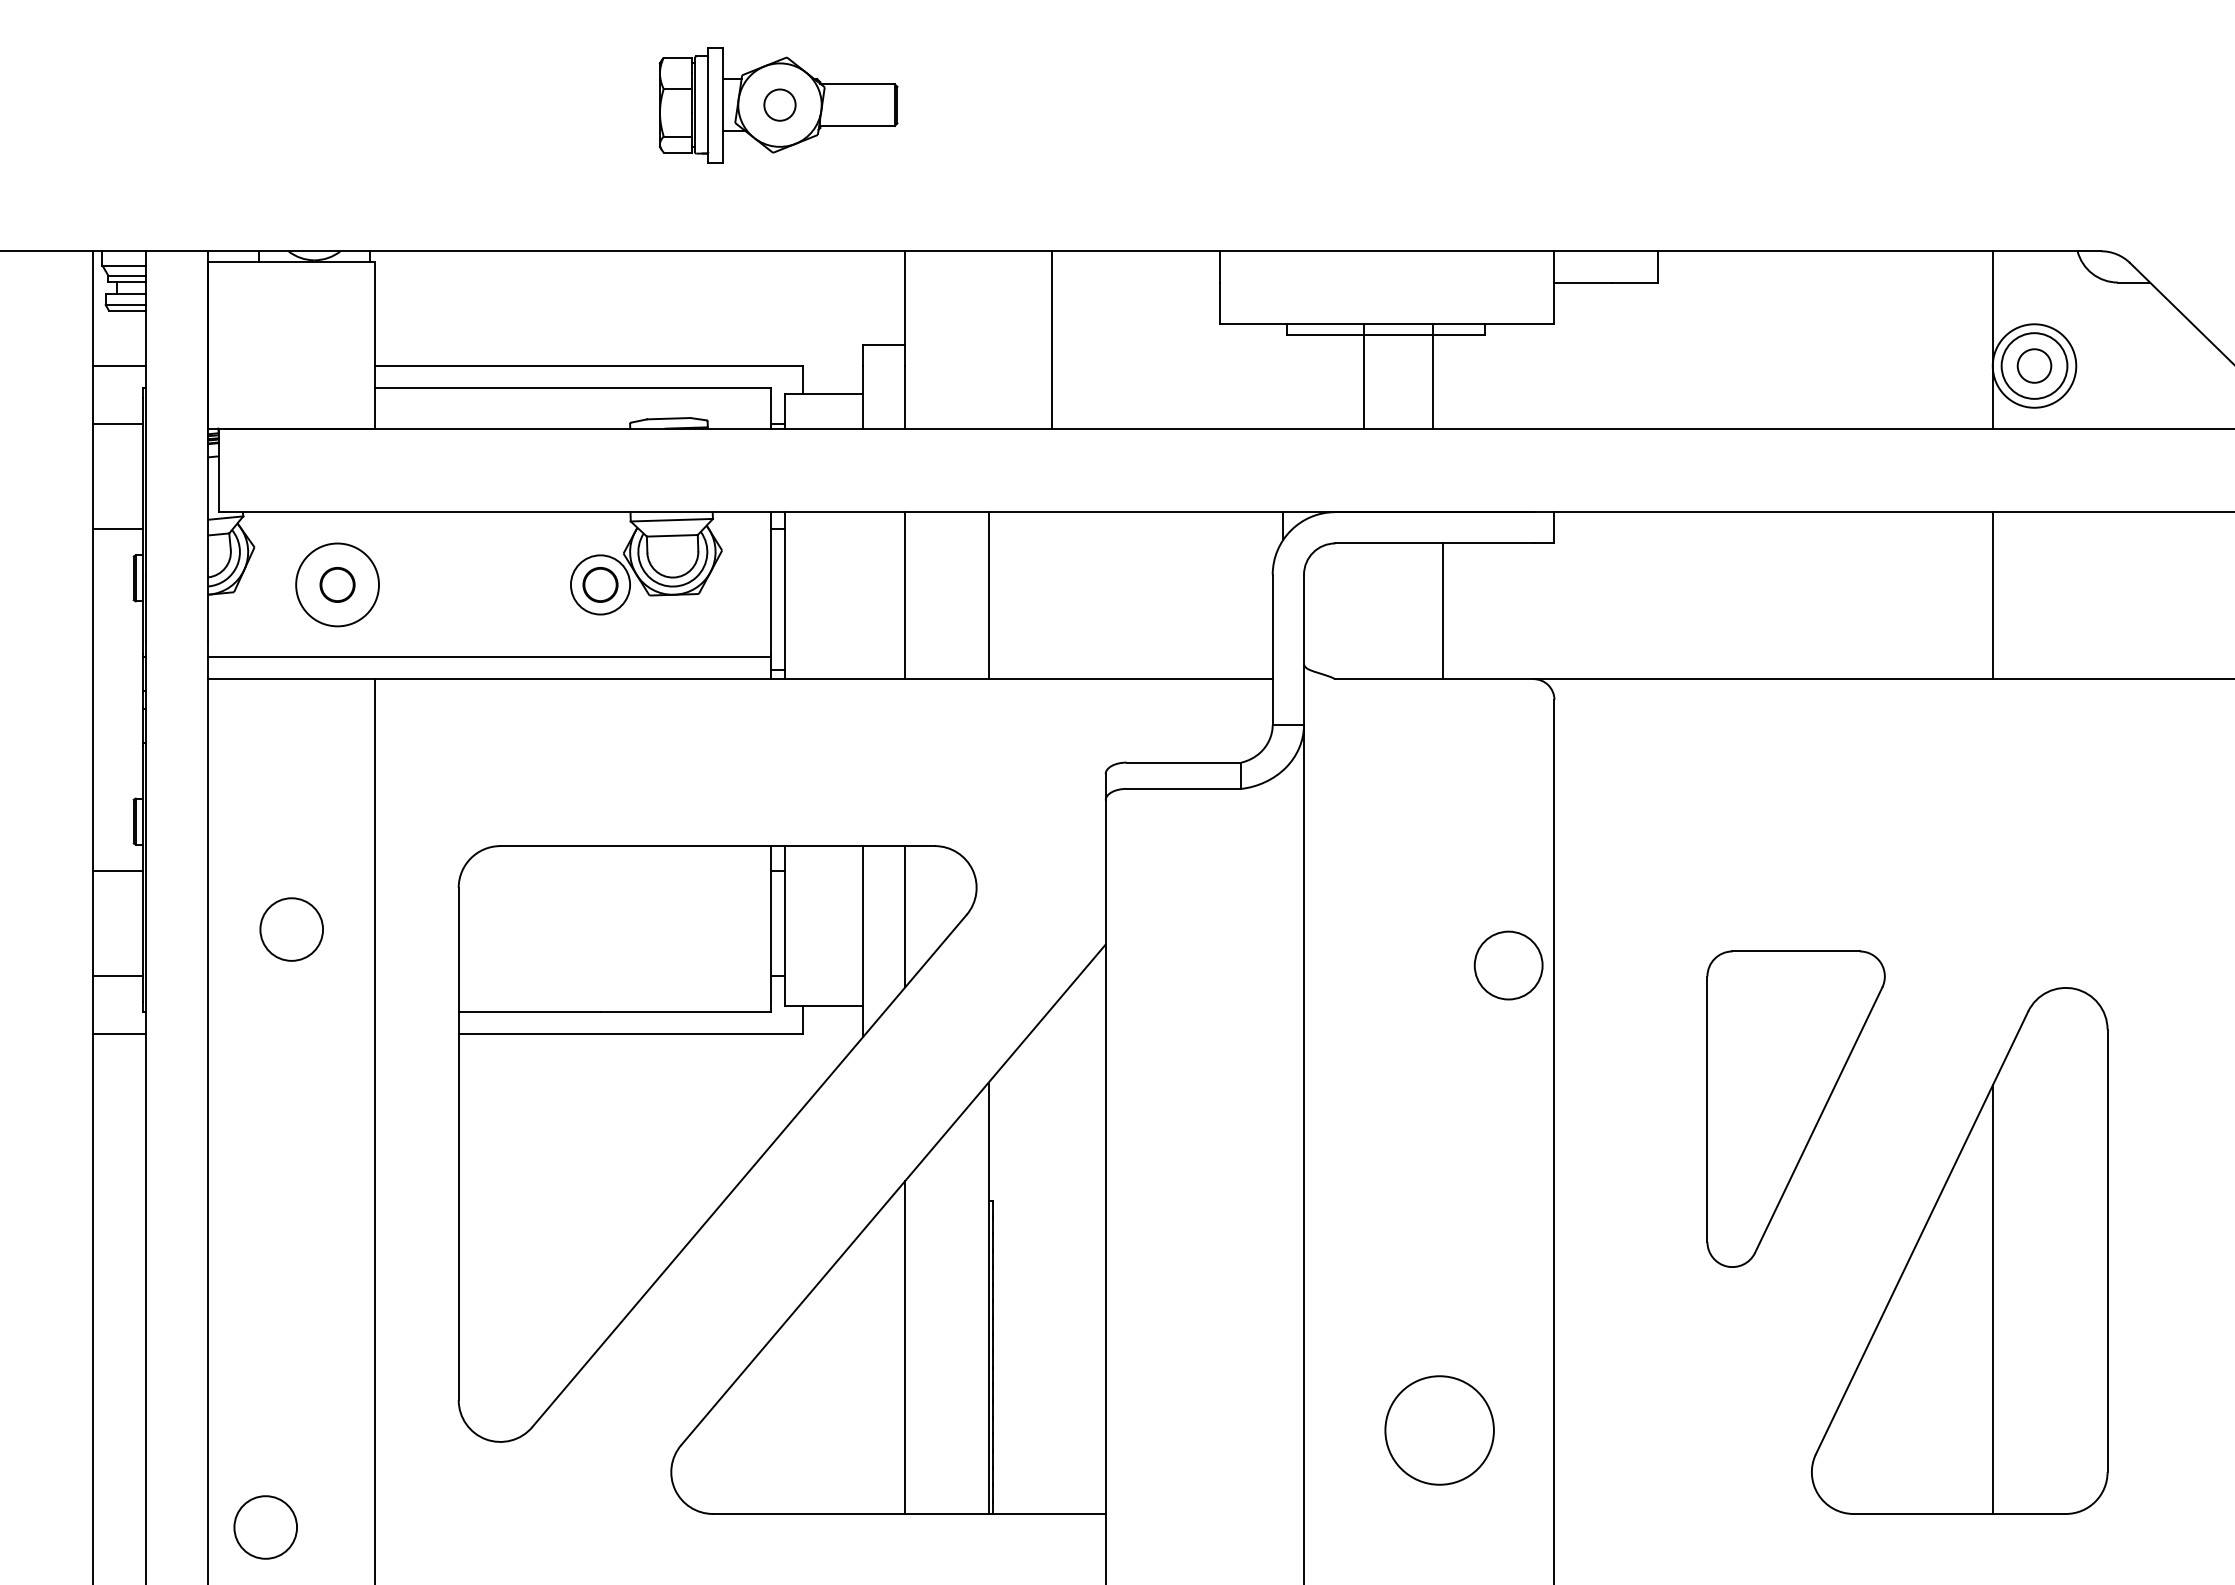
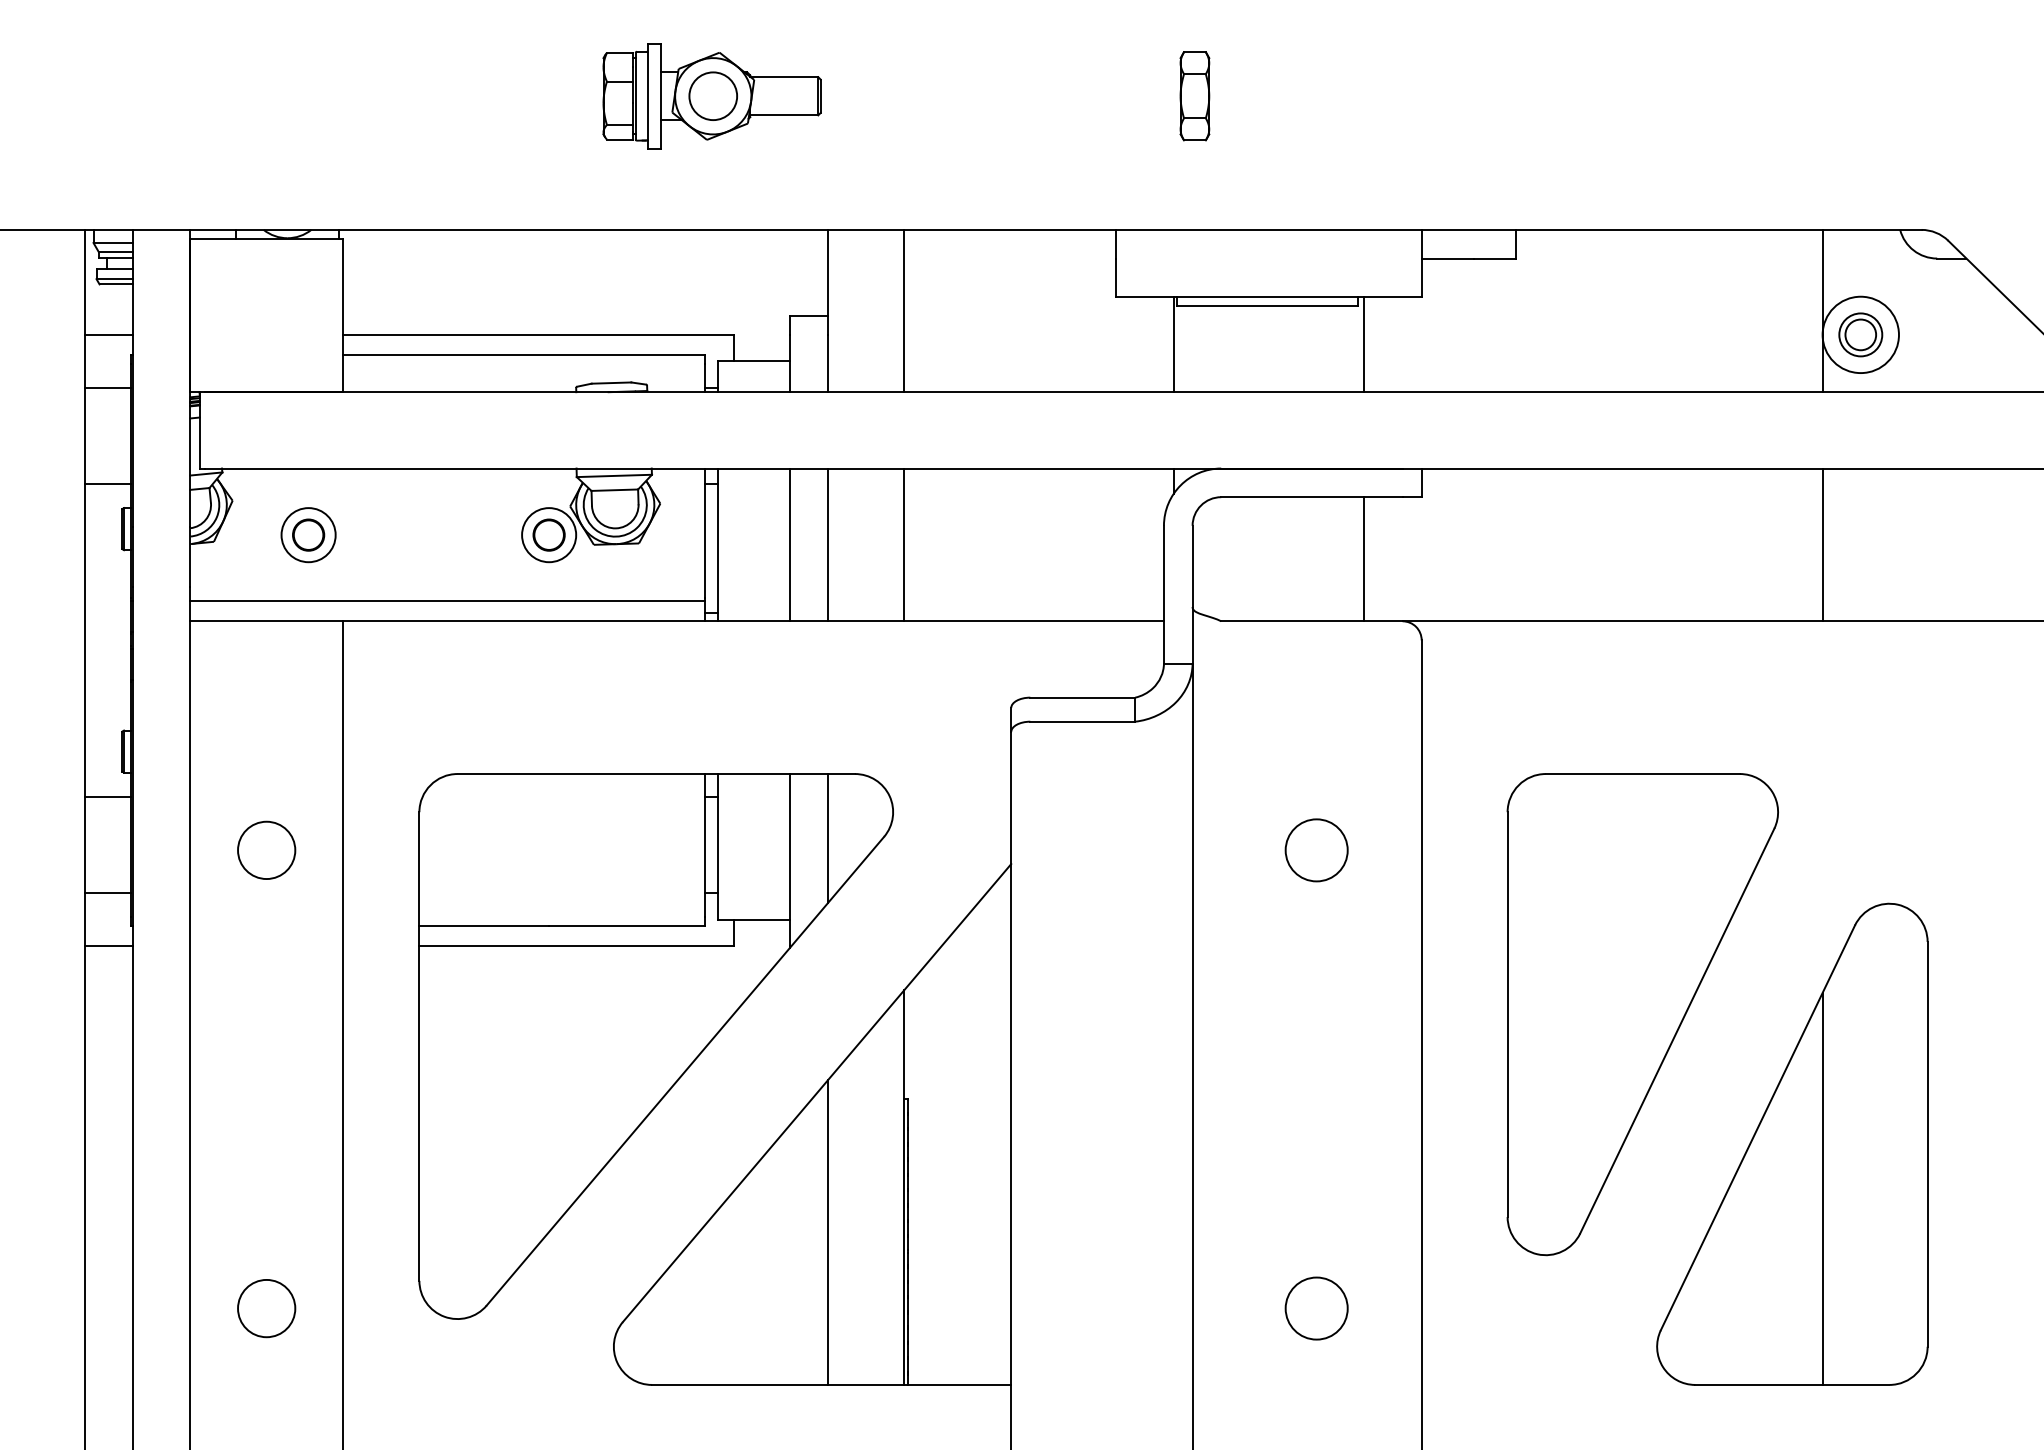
part: (1306, 104) -> (1194, 95), added
circle: (779, 105) -> (712, 96), size x1.67
line: (1051, 339) -> (904, 310), moved
circle: (2034, 365) -> (1860, 334), size x0.71
line: (1364, 376) -> (1173, 344), moved
line: (1432, 376) -> (1364, 344), moved
circle: (337, 584) -> (308, 534), size x0.71
line: (863, 595) -> (789, 544), added
line: (1442, 611) -> (1364, 559), moved
circle: (1508, 965) -> (1316, 850), moved
part: (1795, 1109) -> (1642, 1014), size x1.67
circle: (1439, 1430) -> (1316, 1308), size x0.62
circle: (265, 1527) -> (266, 1308), moved

